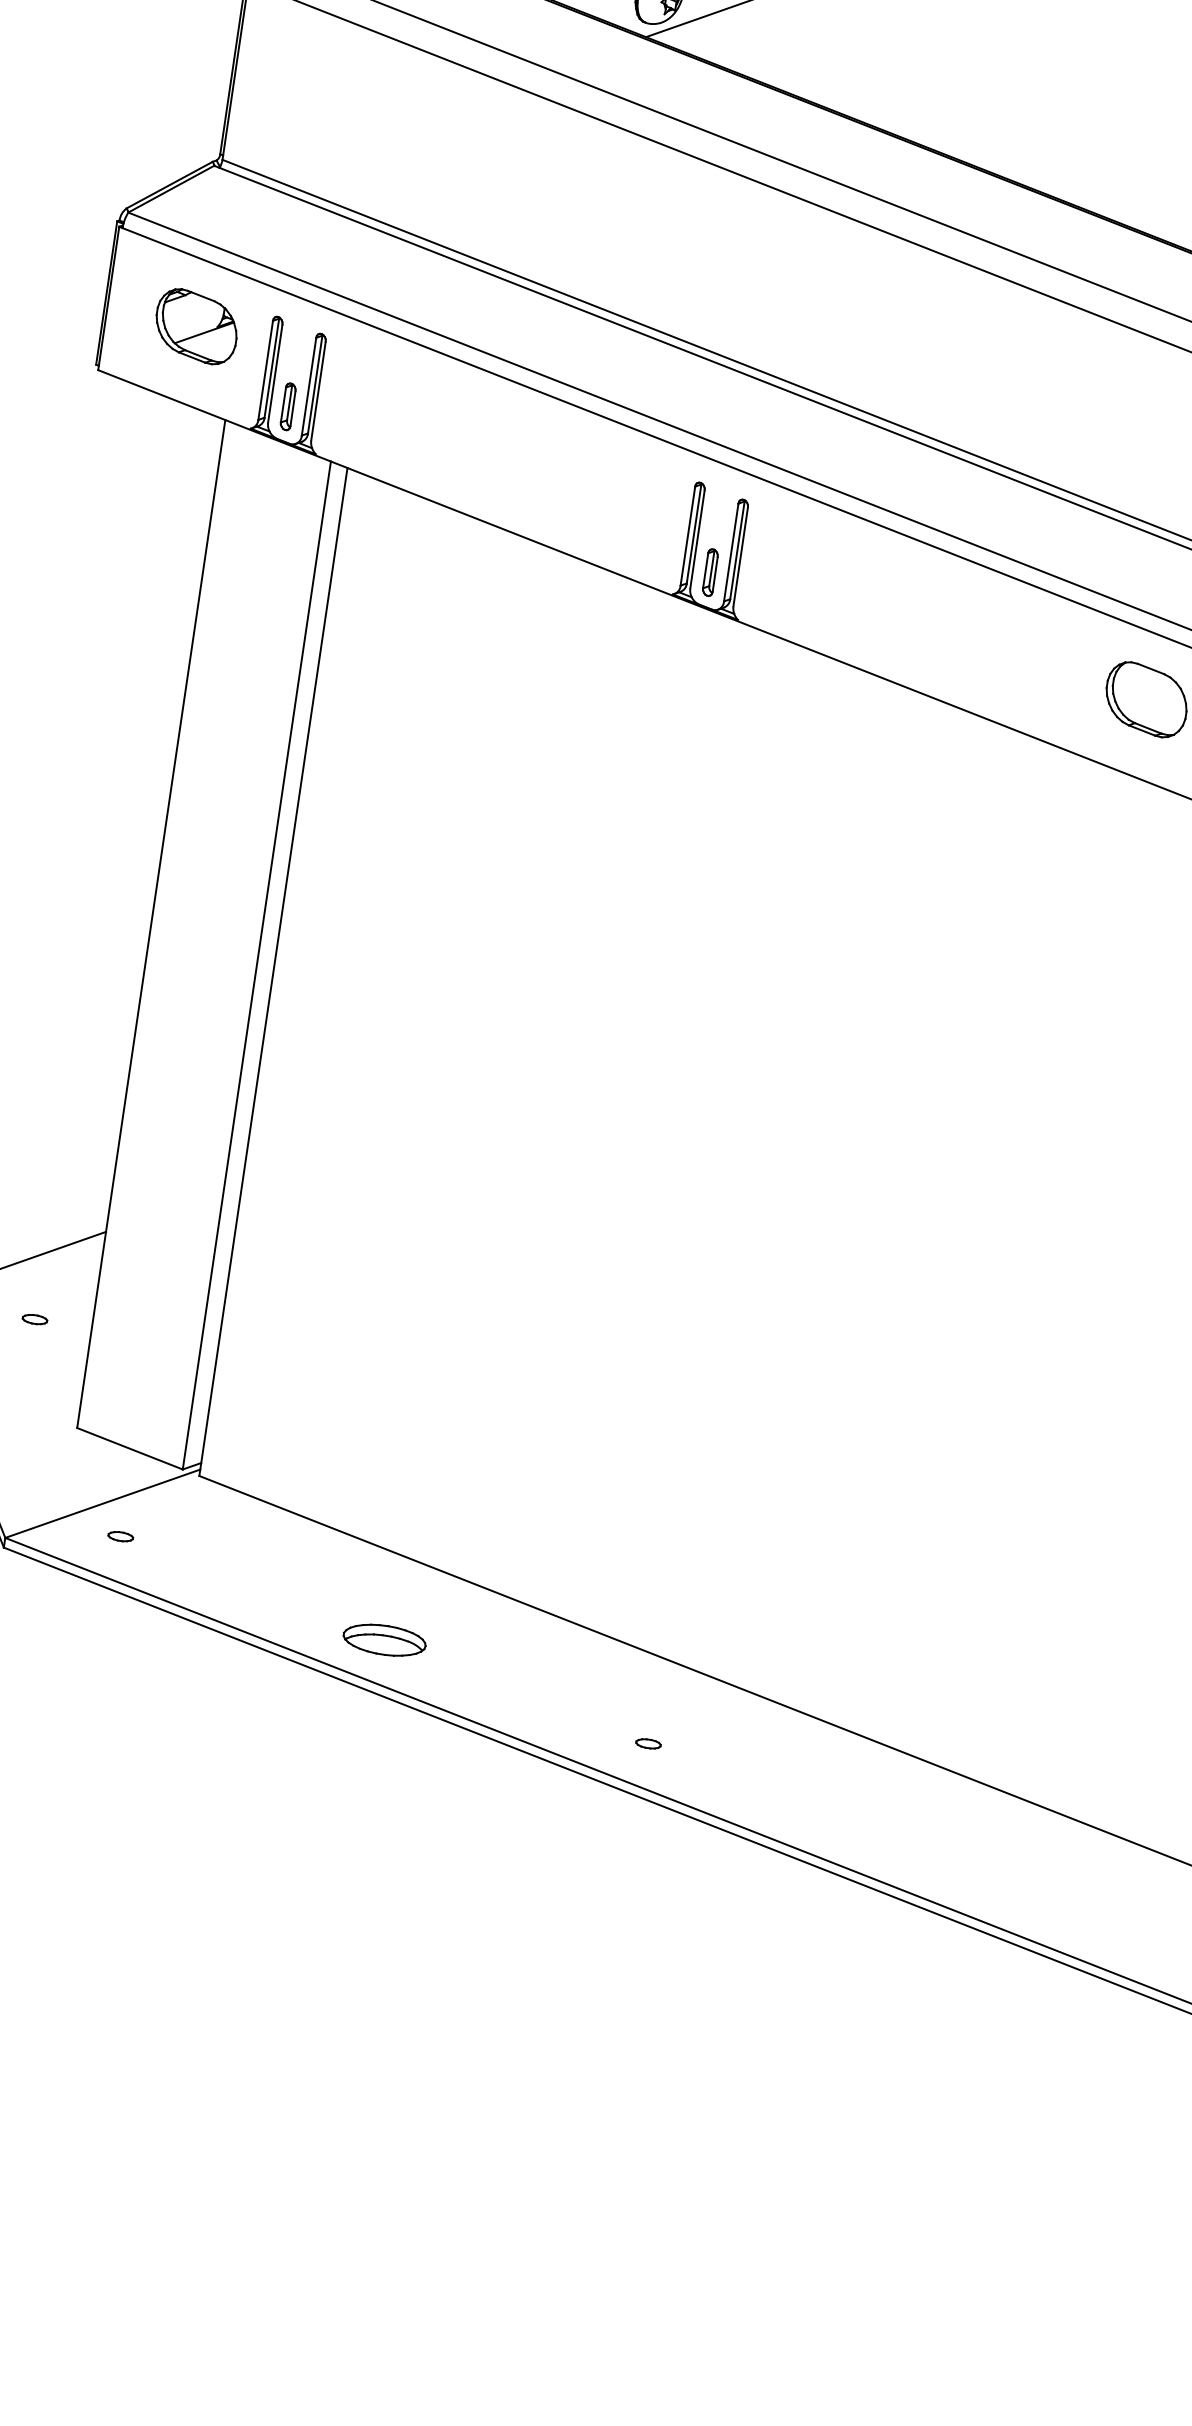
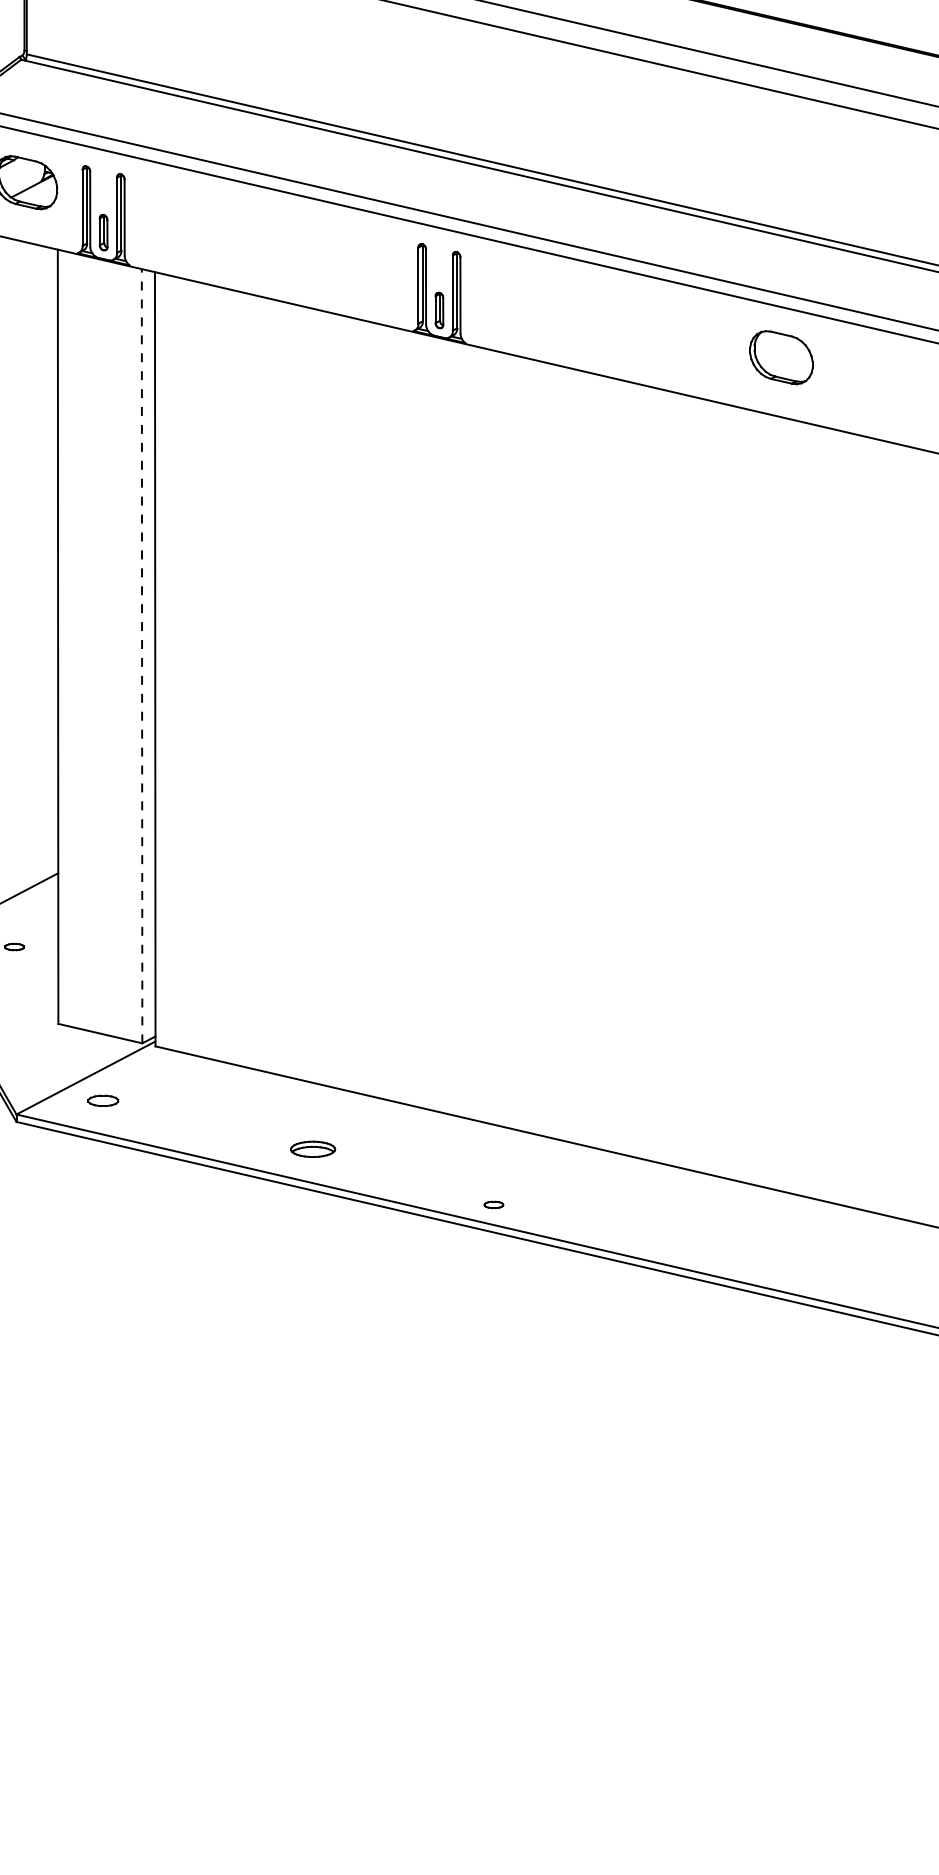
line: (257, 964) -> (142, 655), solid -> dashed
part: (119, 1536) -> (102, 1100), size x1.6
part: (383, 1640) -> (312, 1149), size x0.7
part: (648, 1743) -> (493, 1204), moved

